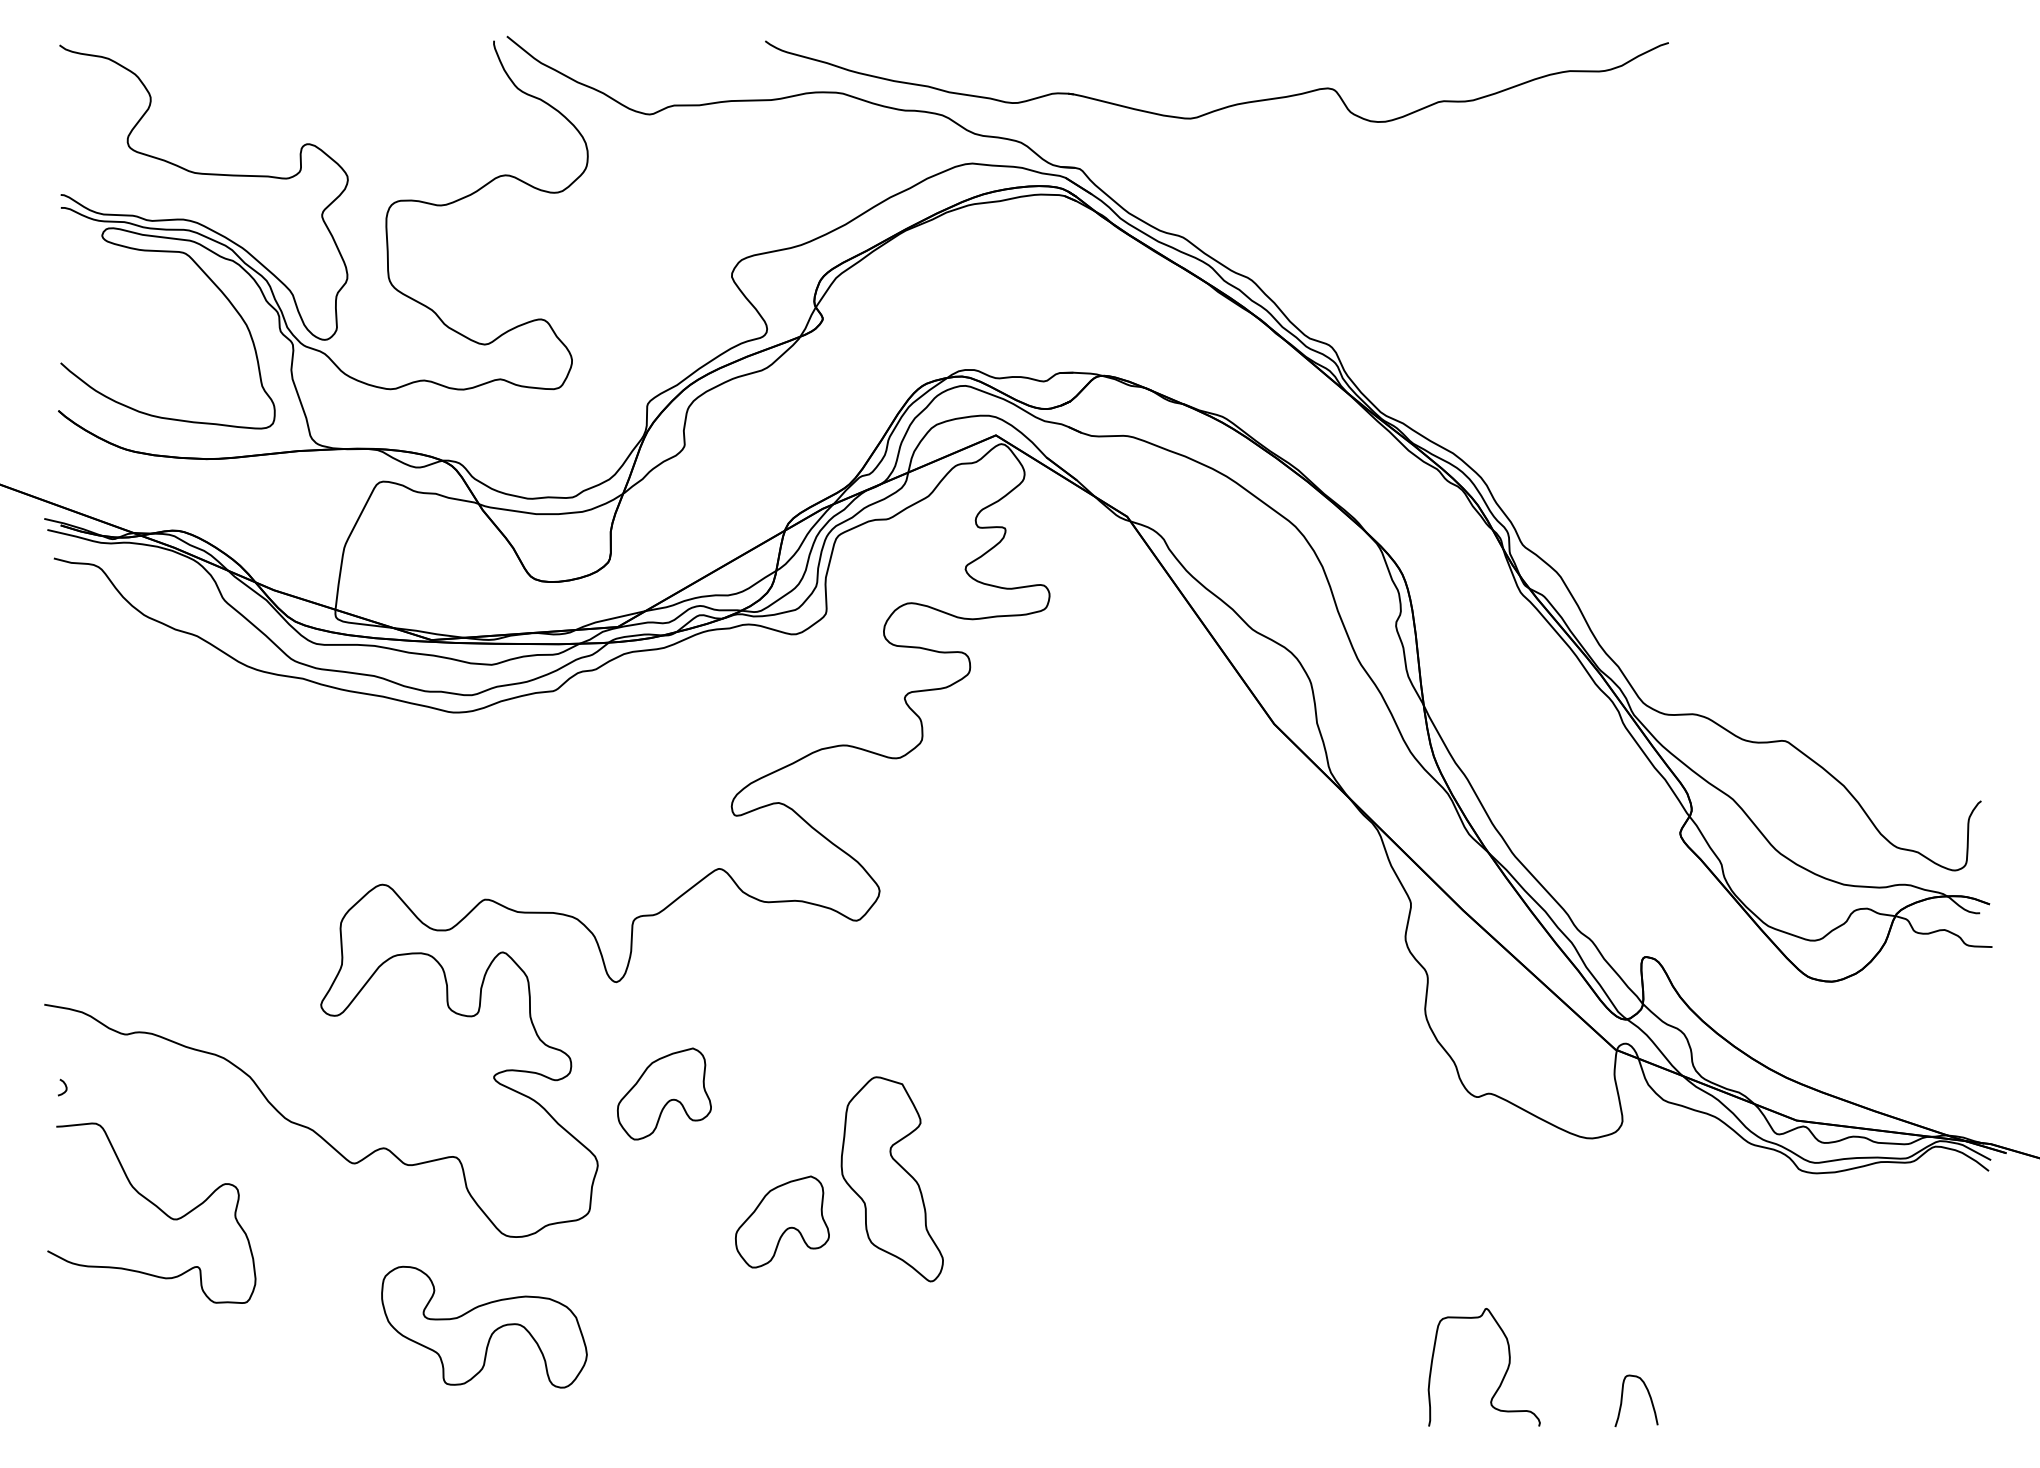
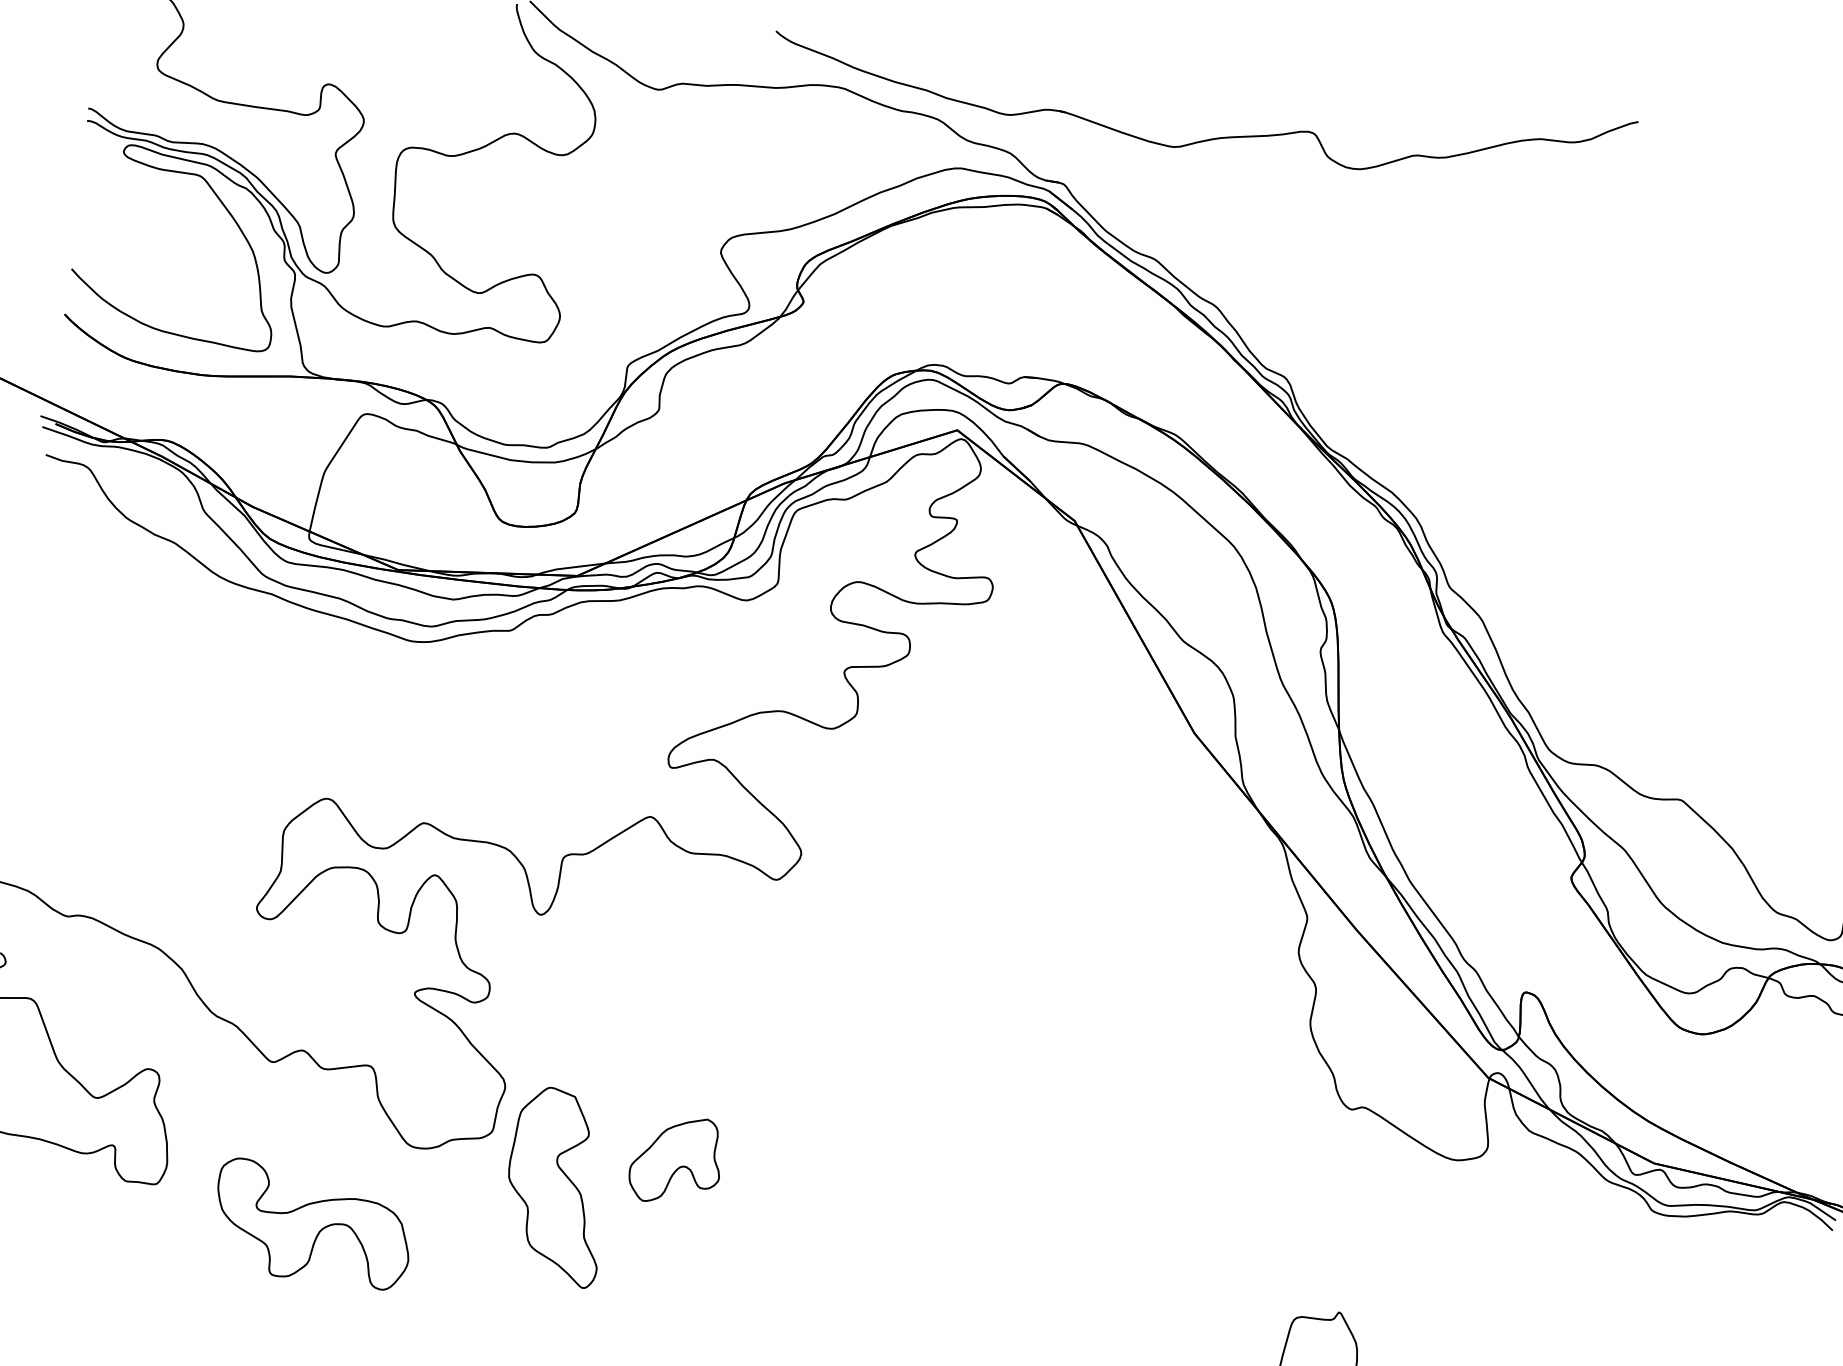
part: (664, 1093) -> (575, 1025), removed
part: (891, 1179) -> (555, 1186), moved
part: (484, 1326) -> (313, 1223), moved

